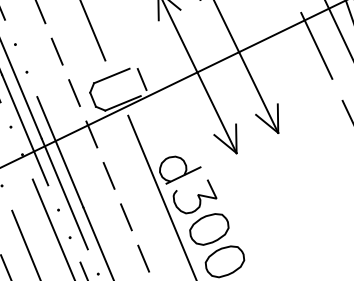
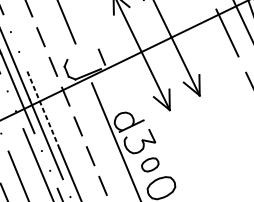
line: (111, 75) -> (79, 54), removed
line: (60, 152) -> (43, 109), solid -> dashed
part: (209, 229) -> (150, 164), size x0.6

